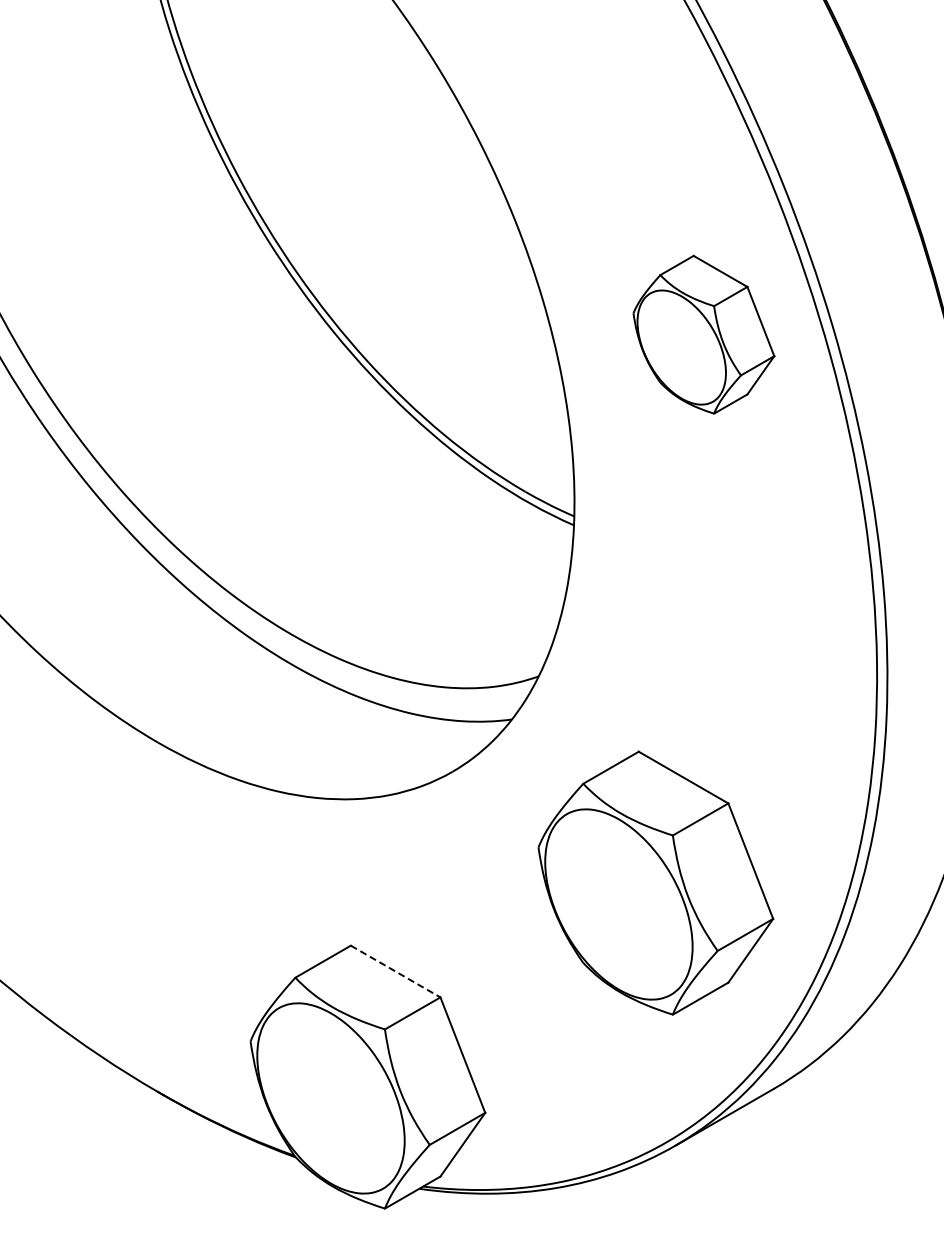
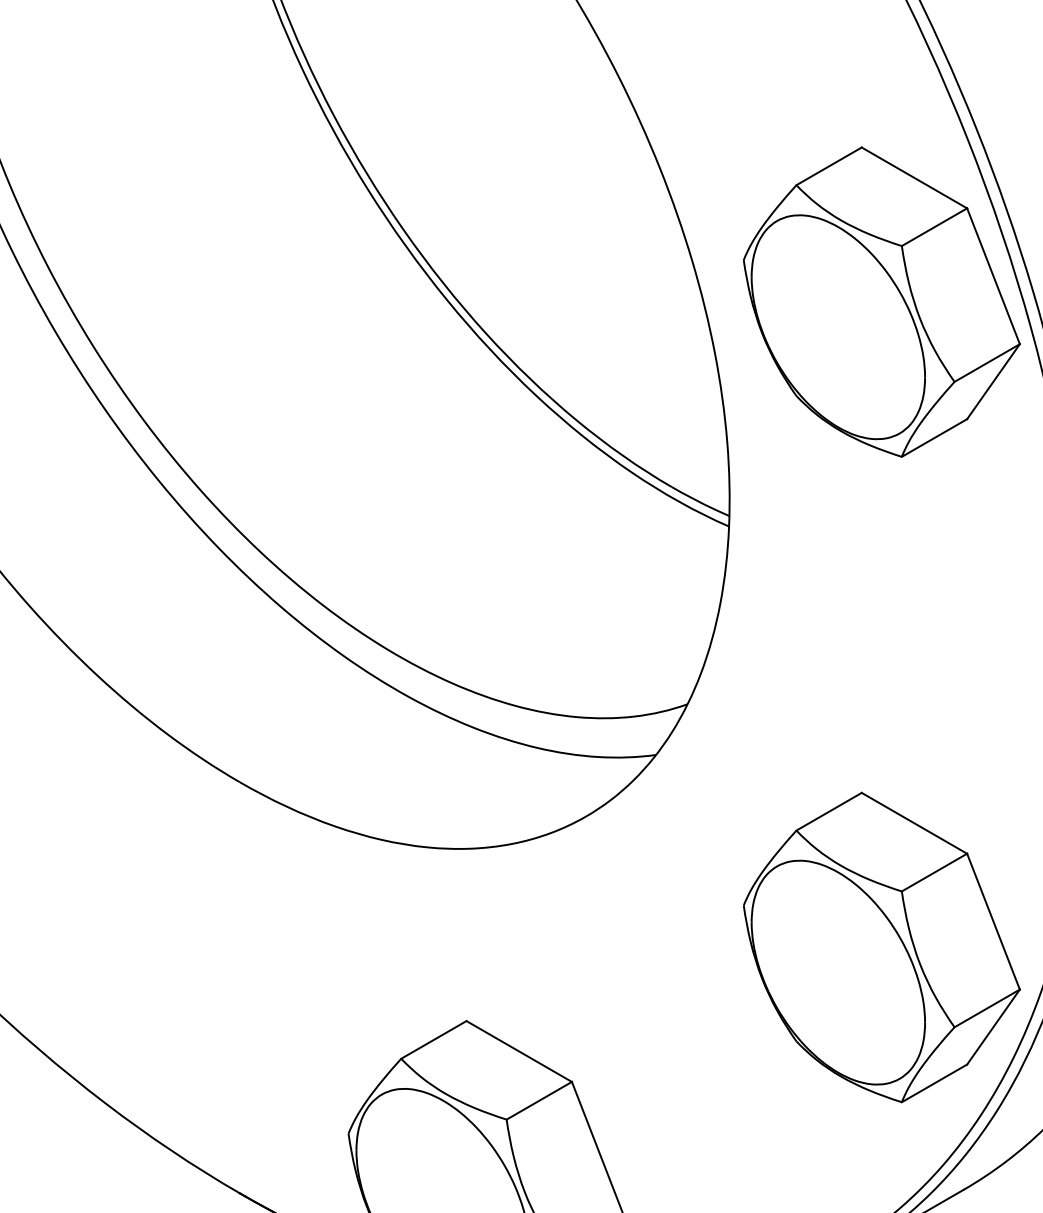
part: (703, 334) -> (881, 302), size x1.67
part: (655, 882) -> (881, 946), moved
line: (395, 971) -> (519, 1051), dashed -> solid

